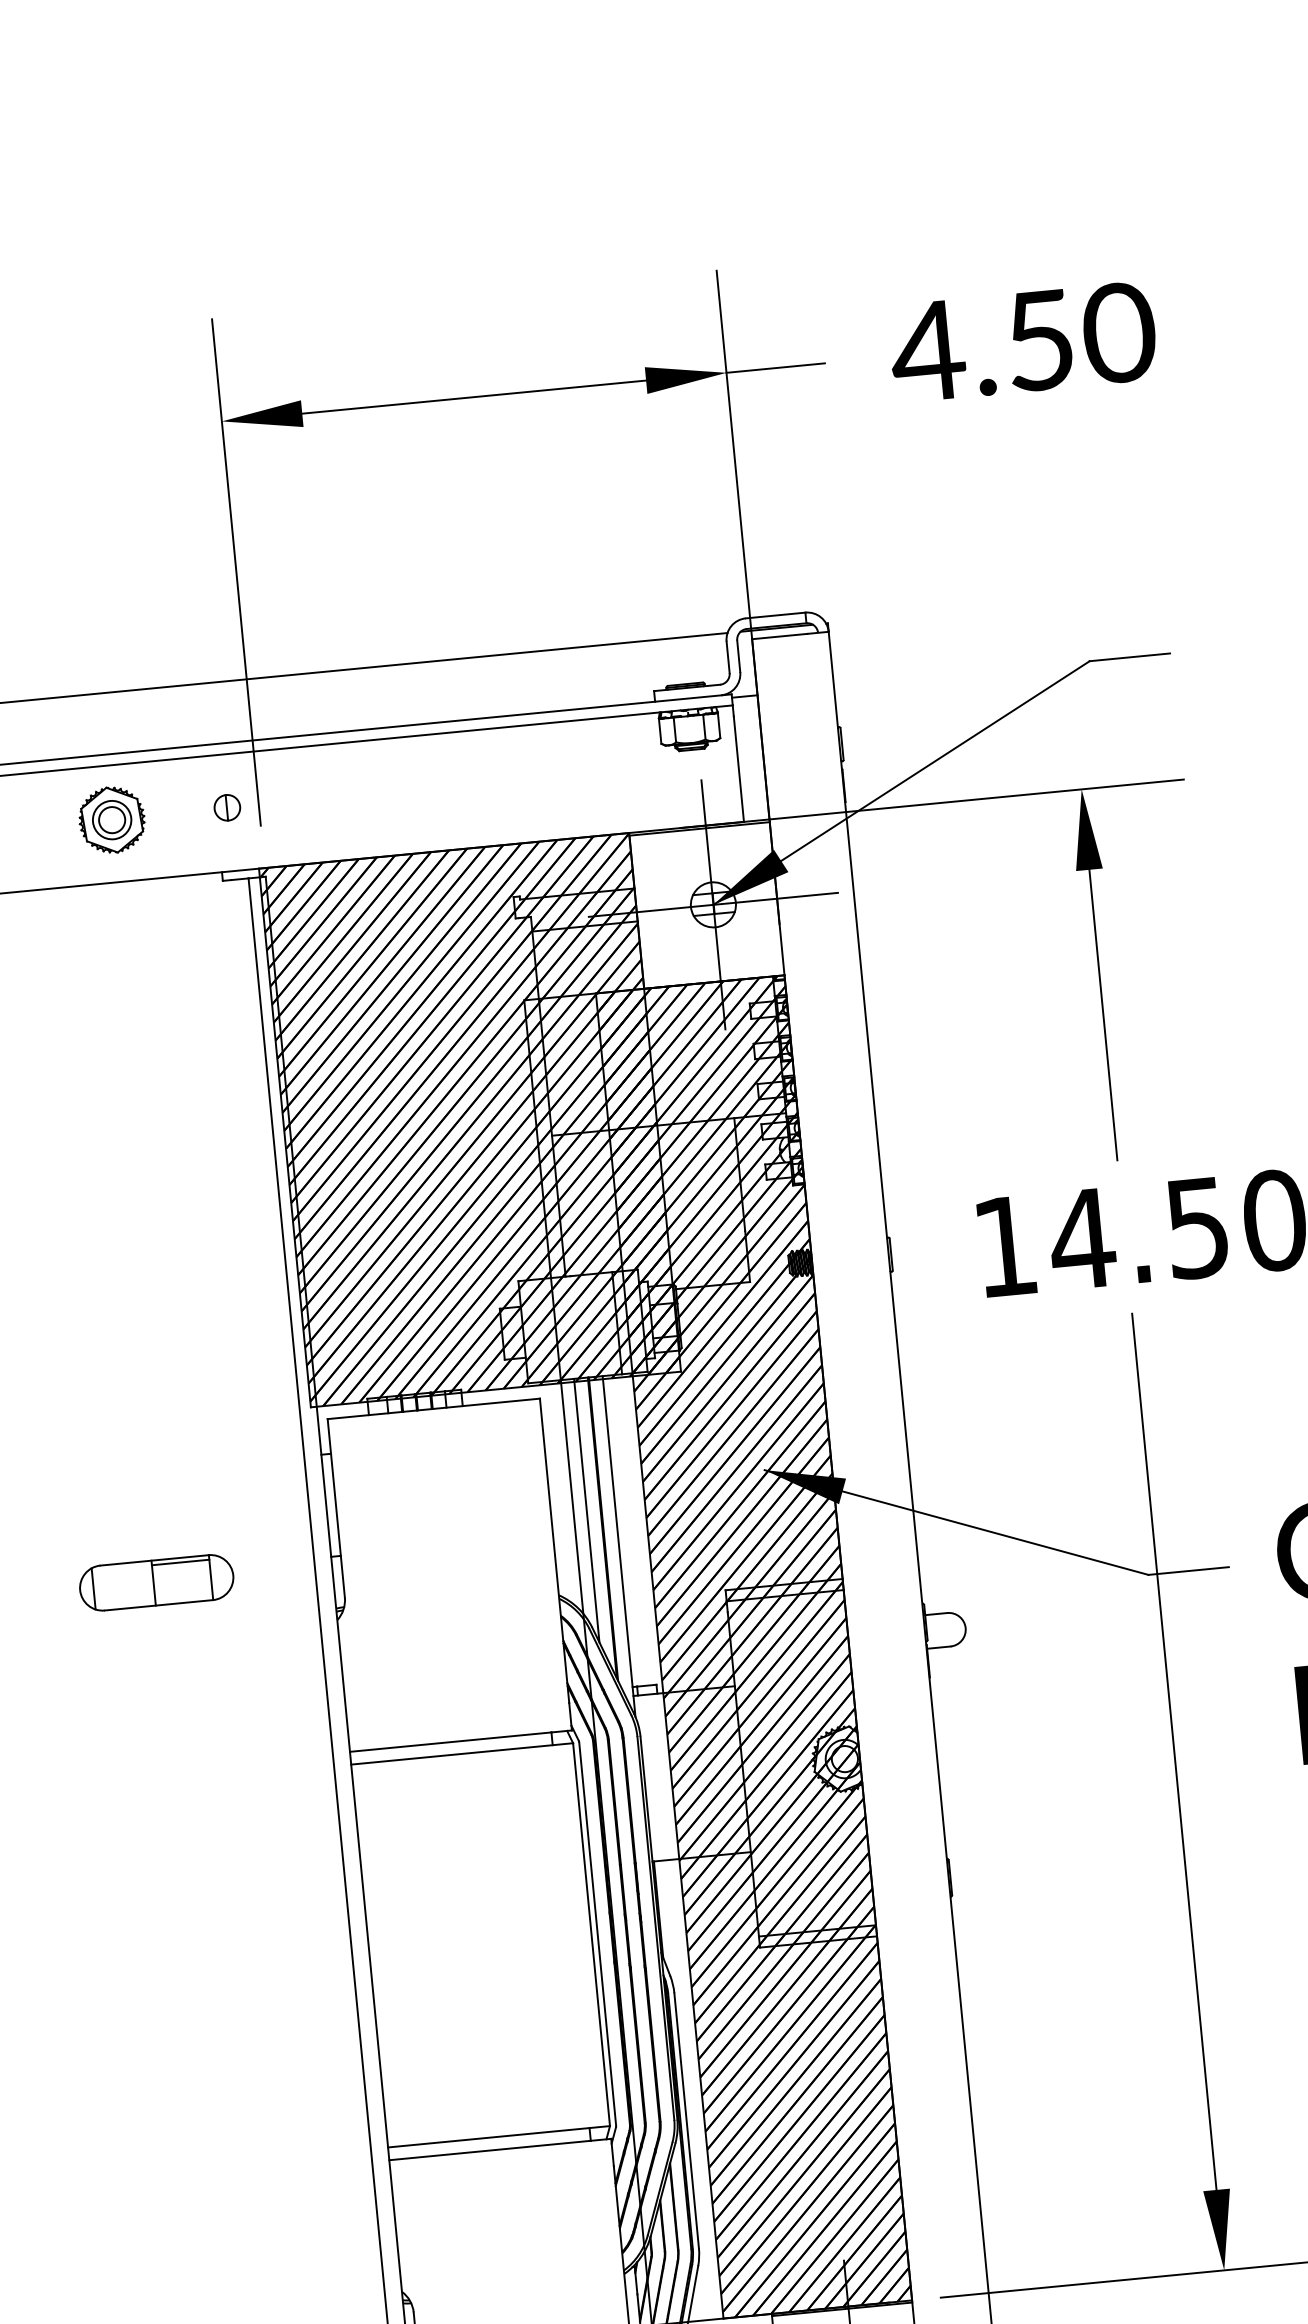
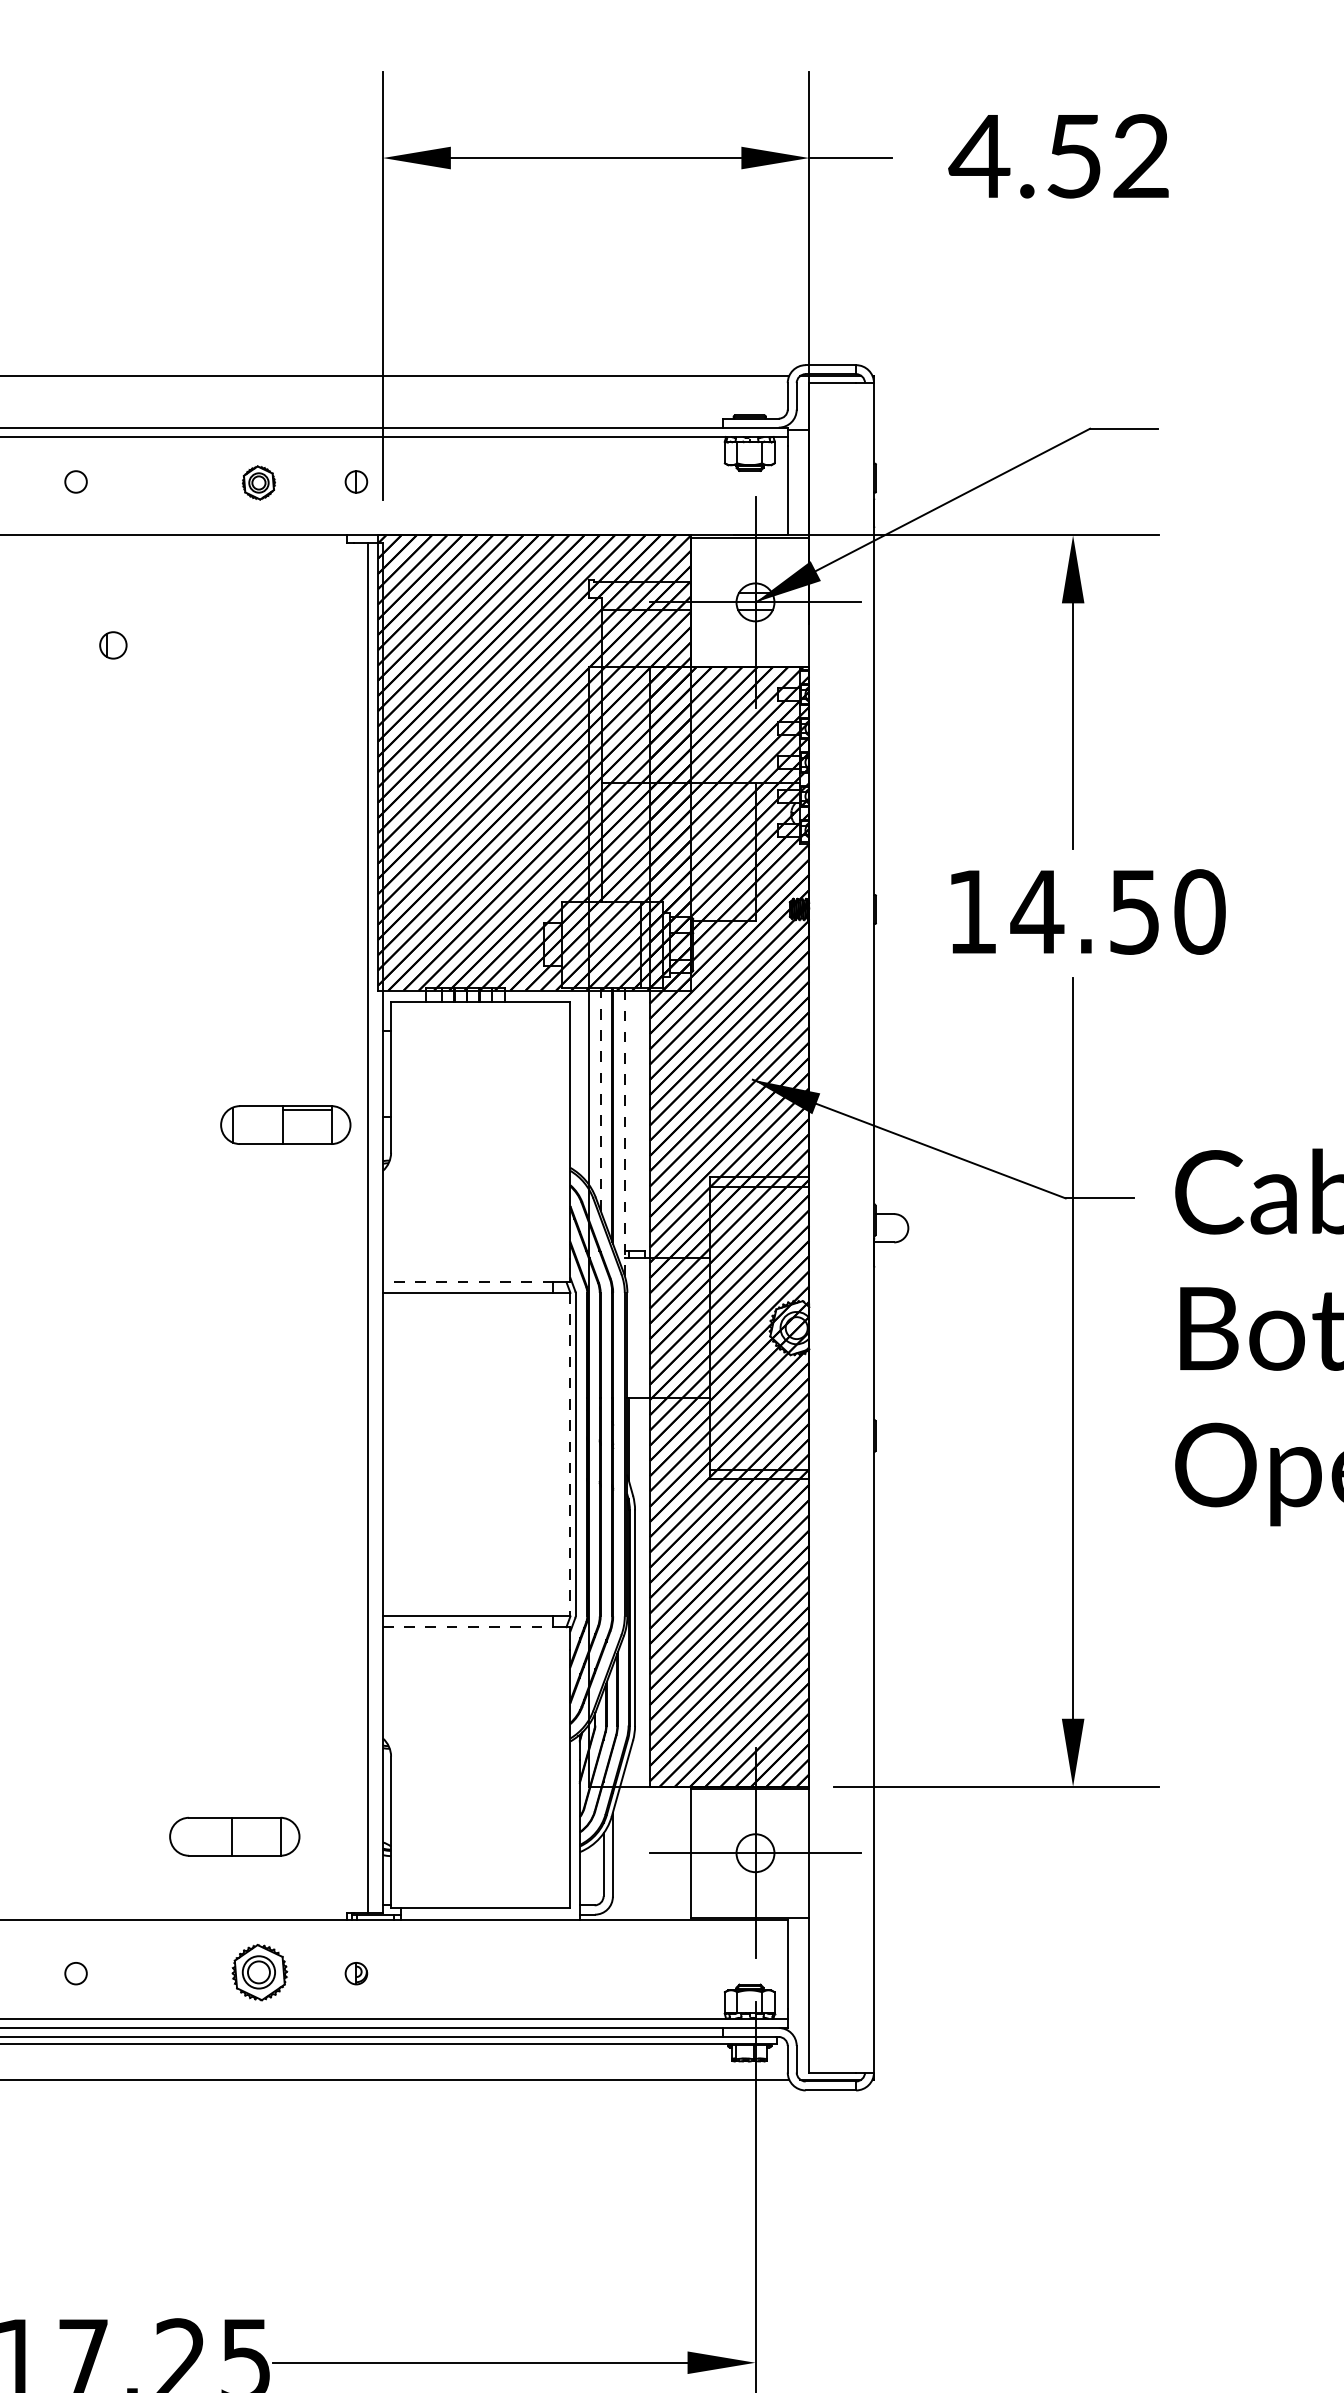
text: (1119, 333) -> (1141, 156), 4.50 -> 4.52
part: (111, 819) -> (258, 482), size x0.6
line: (586, 1509) -> (600, 1098), solid -> dashed
line: (618, 1546) -> (624, 1131), solid -> dashed
part: (156, 1582) -> (285, 1124), moved
line: (450, 1742) -> (467, 1282), solid -> dashed
line: (591, 1934) -> (570, 1454), solid -> dashed
line: (490, 2150) -> (468, 1627), solid -> dashed

